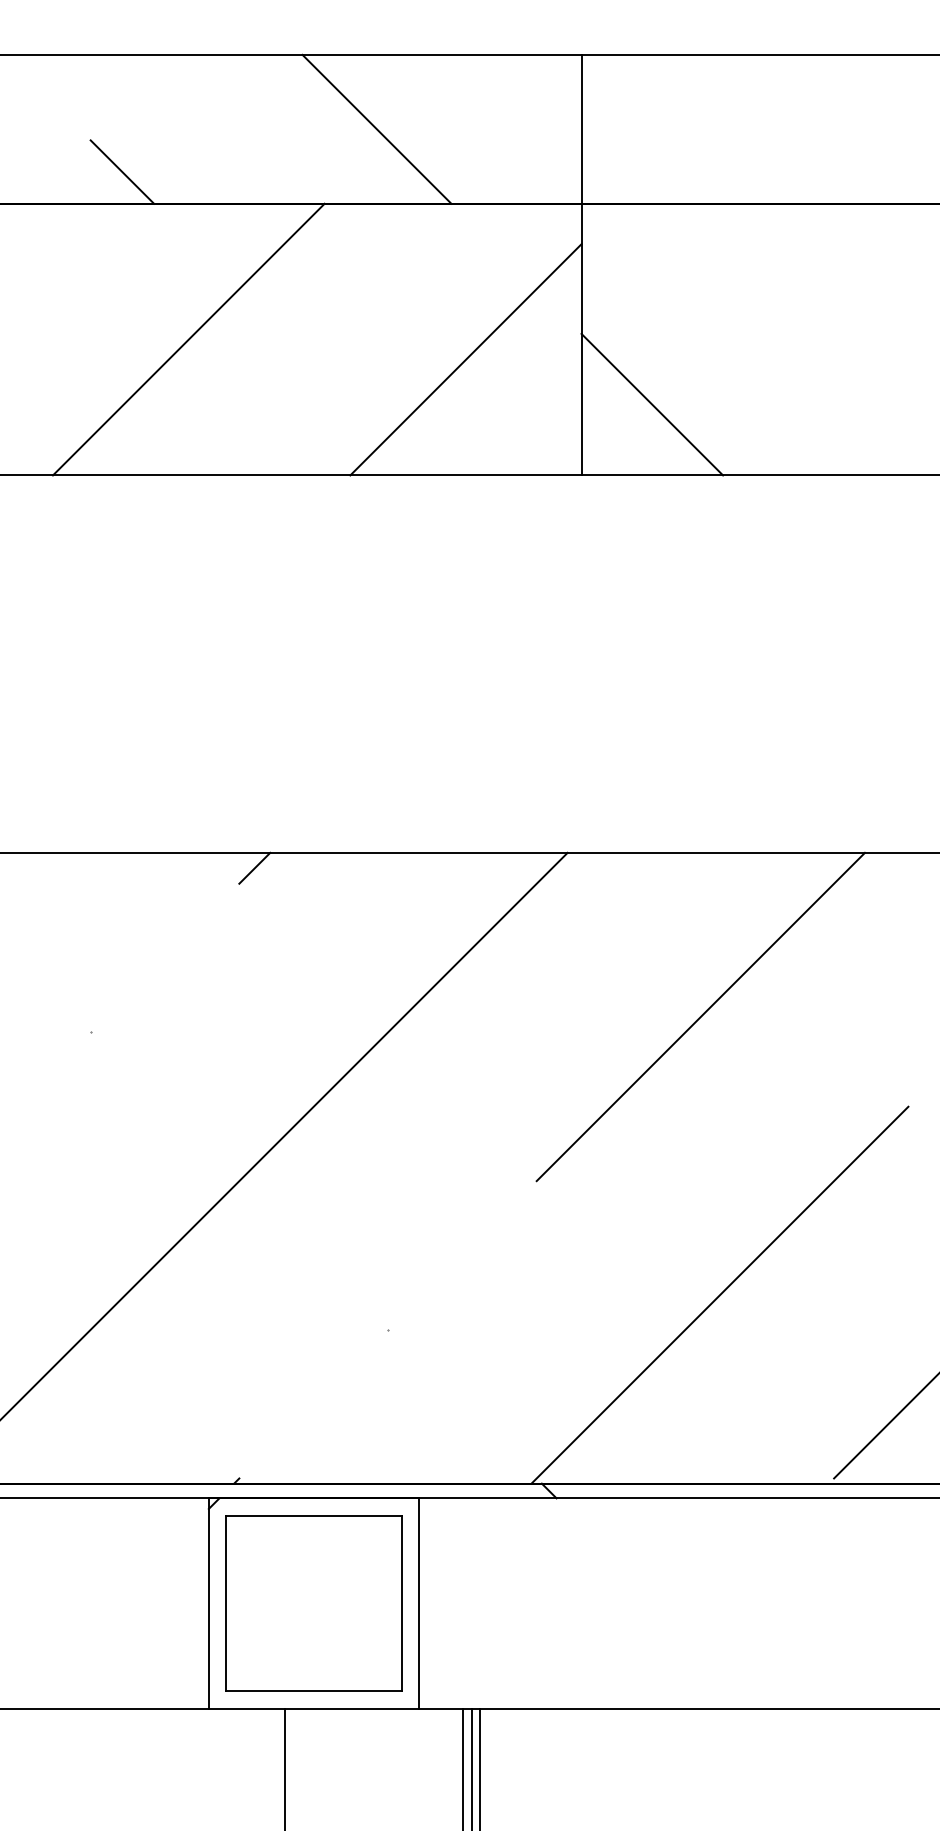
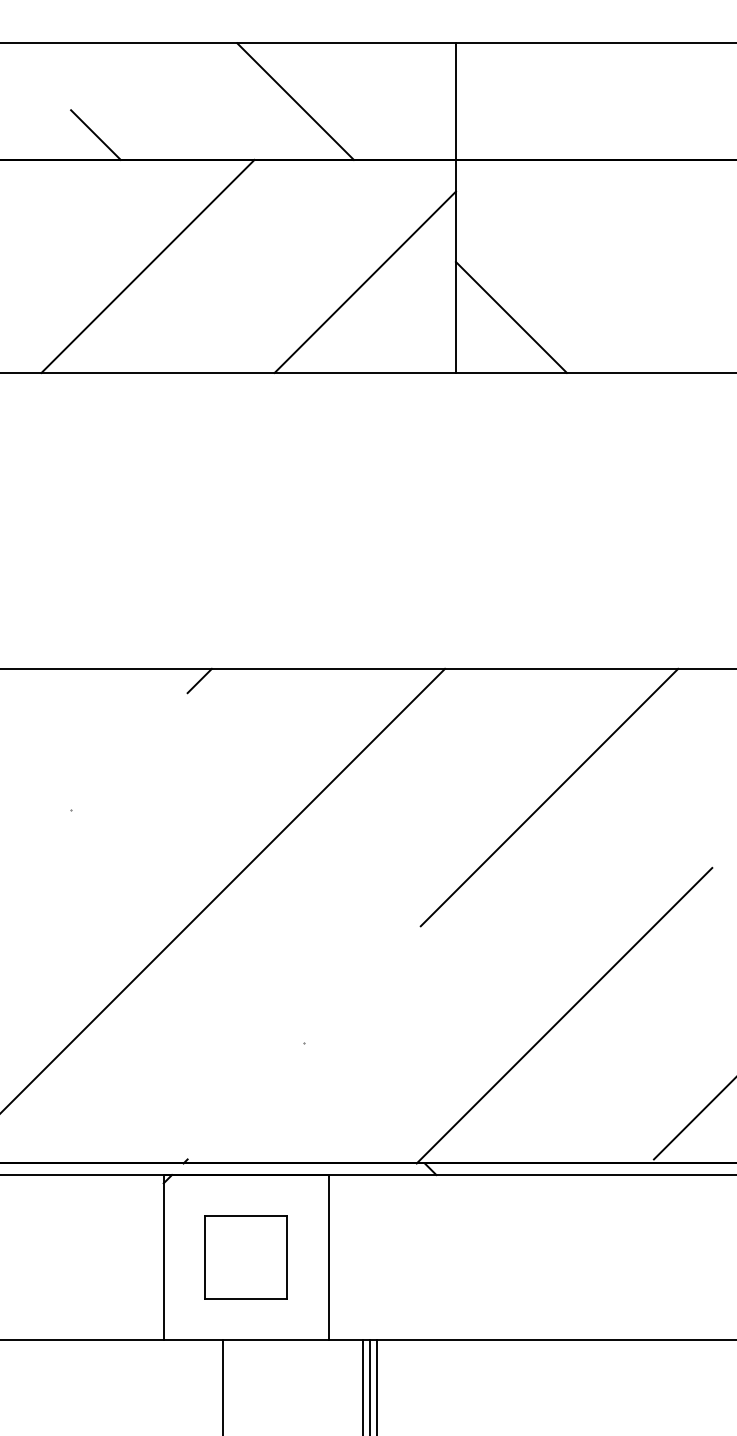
part: (313, 1603) -> (245, 1257), size x0.6

